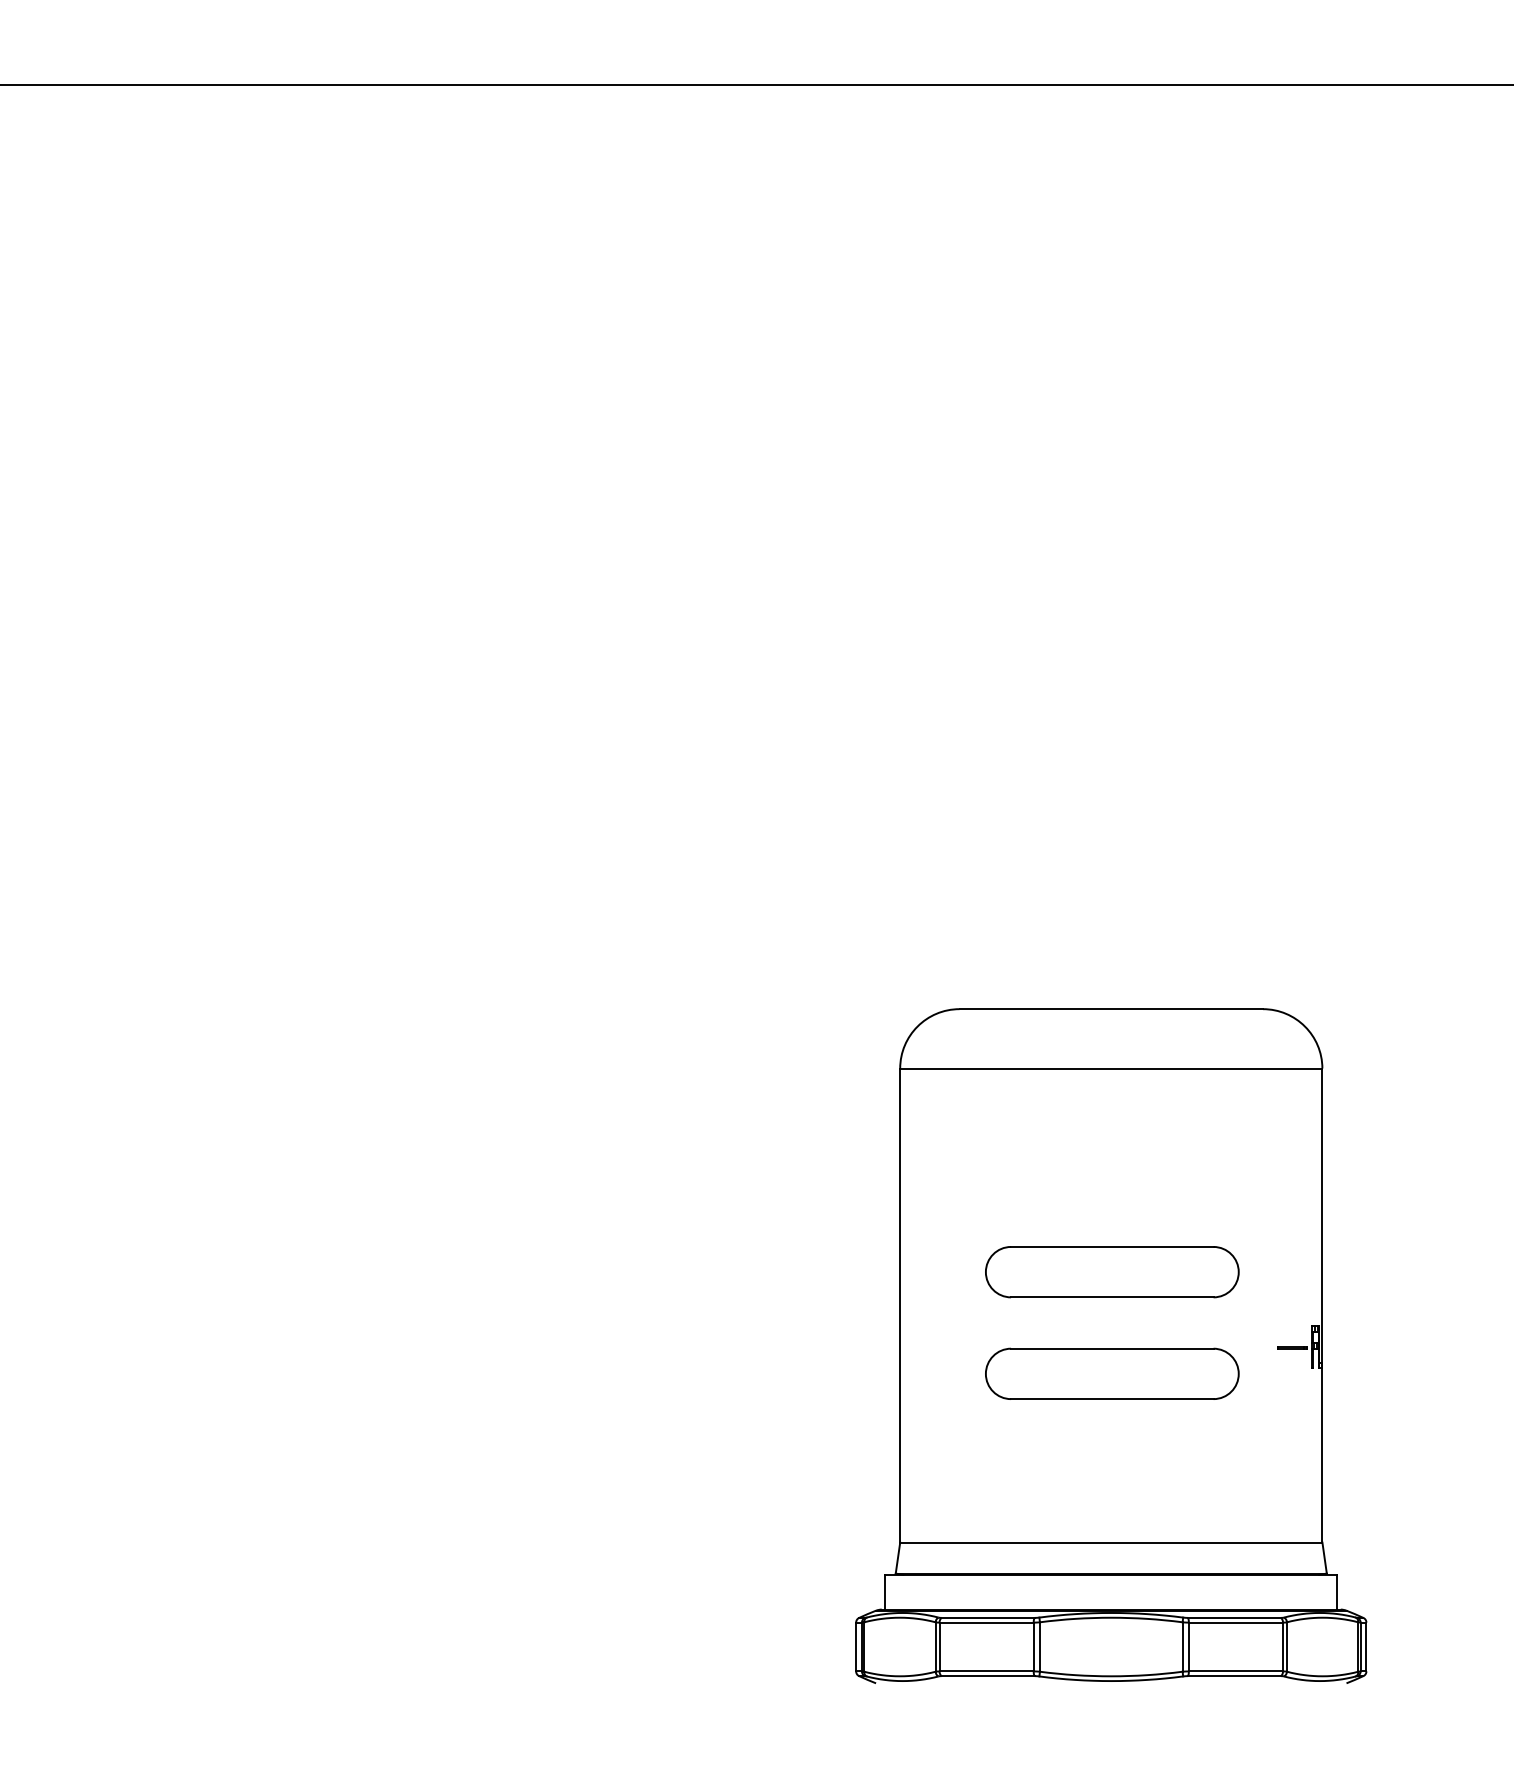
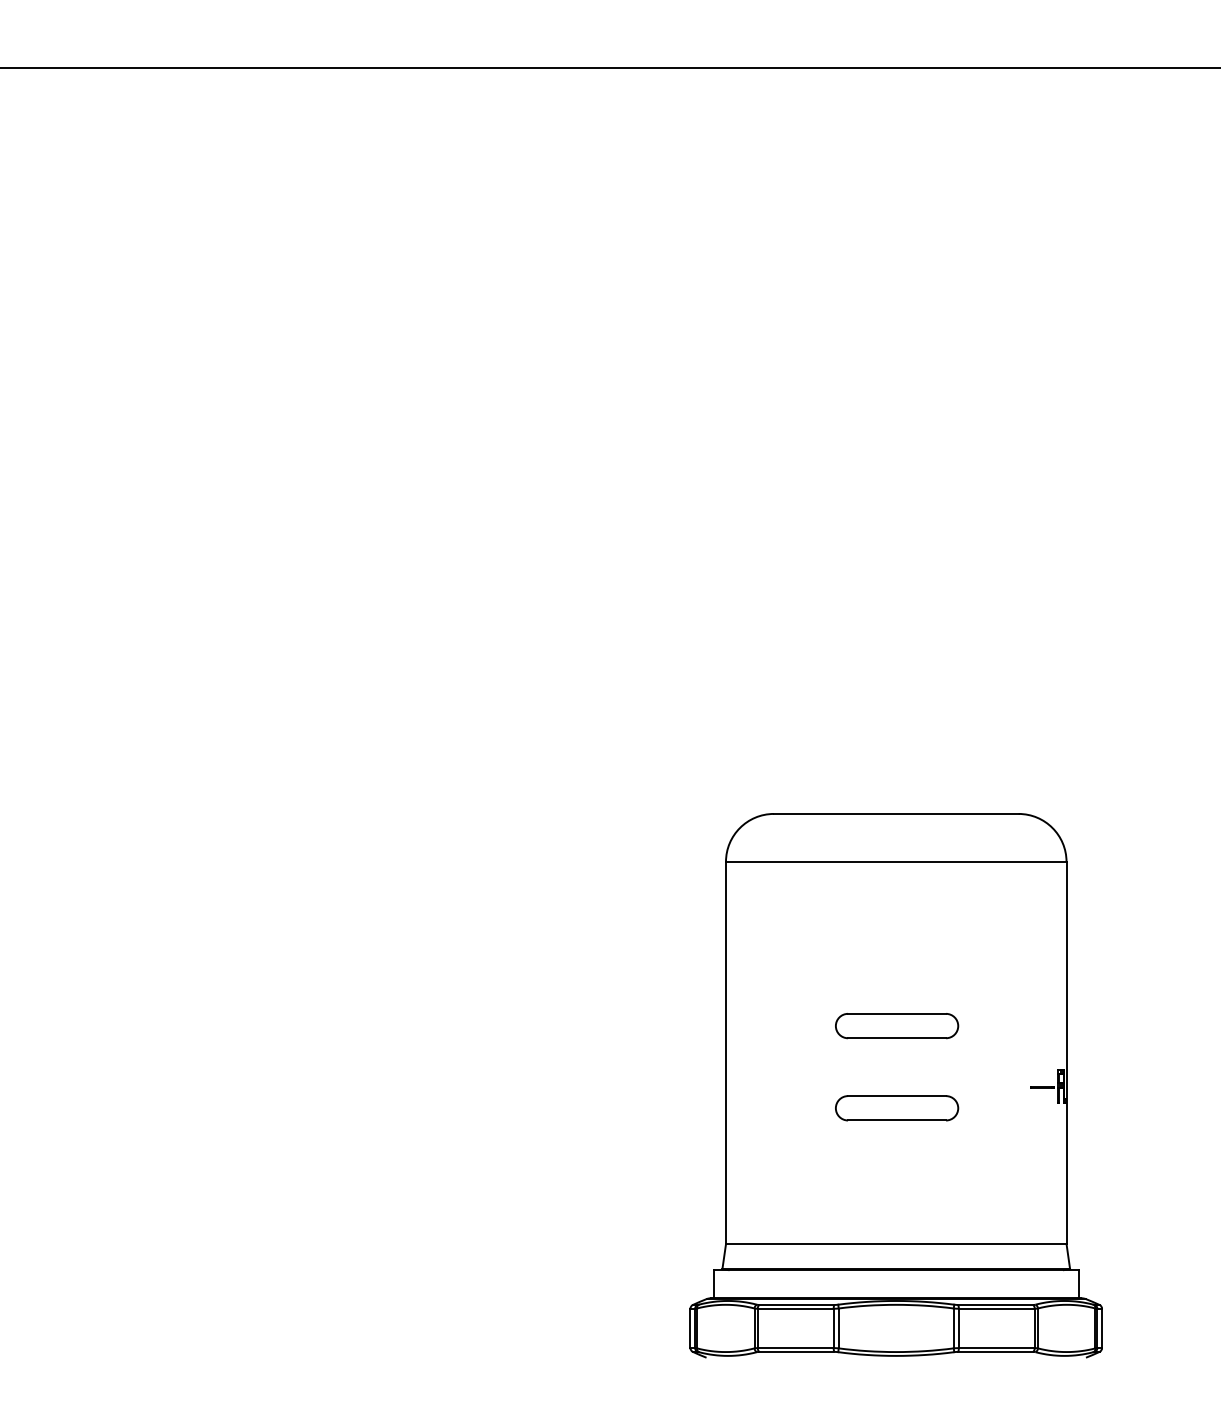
part: (1111, 1271) -> (896, 1025), size x0.6
part: (1111, 1374) -> (896, 1108), size x0.6

